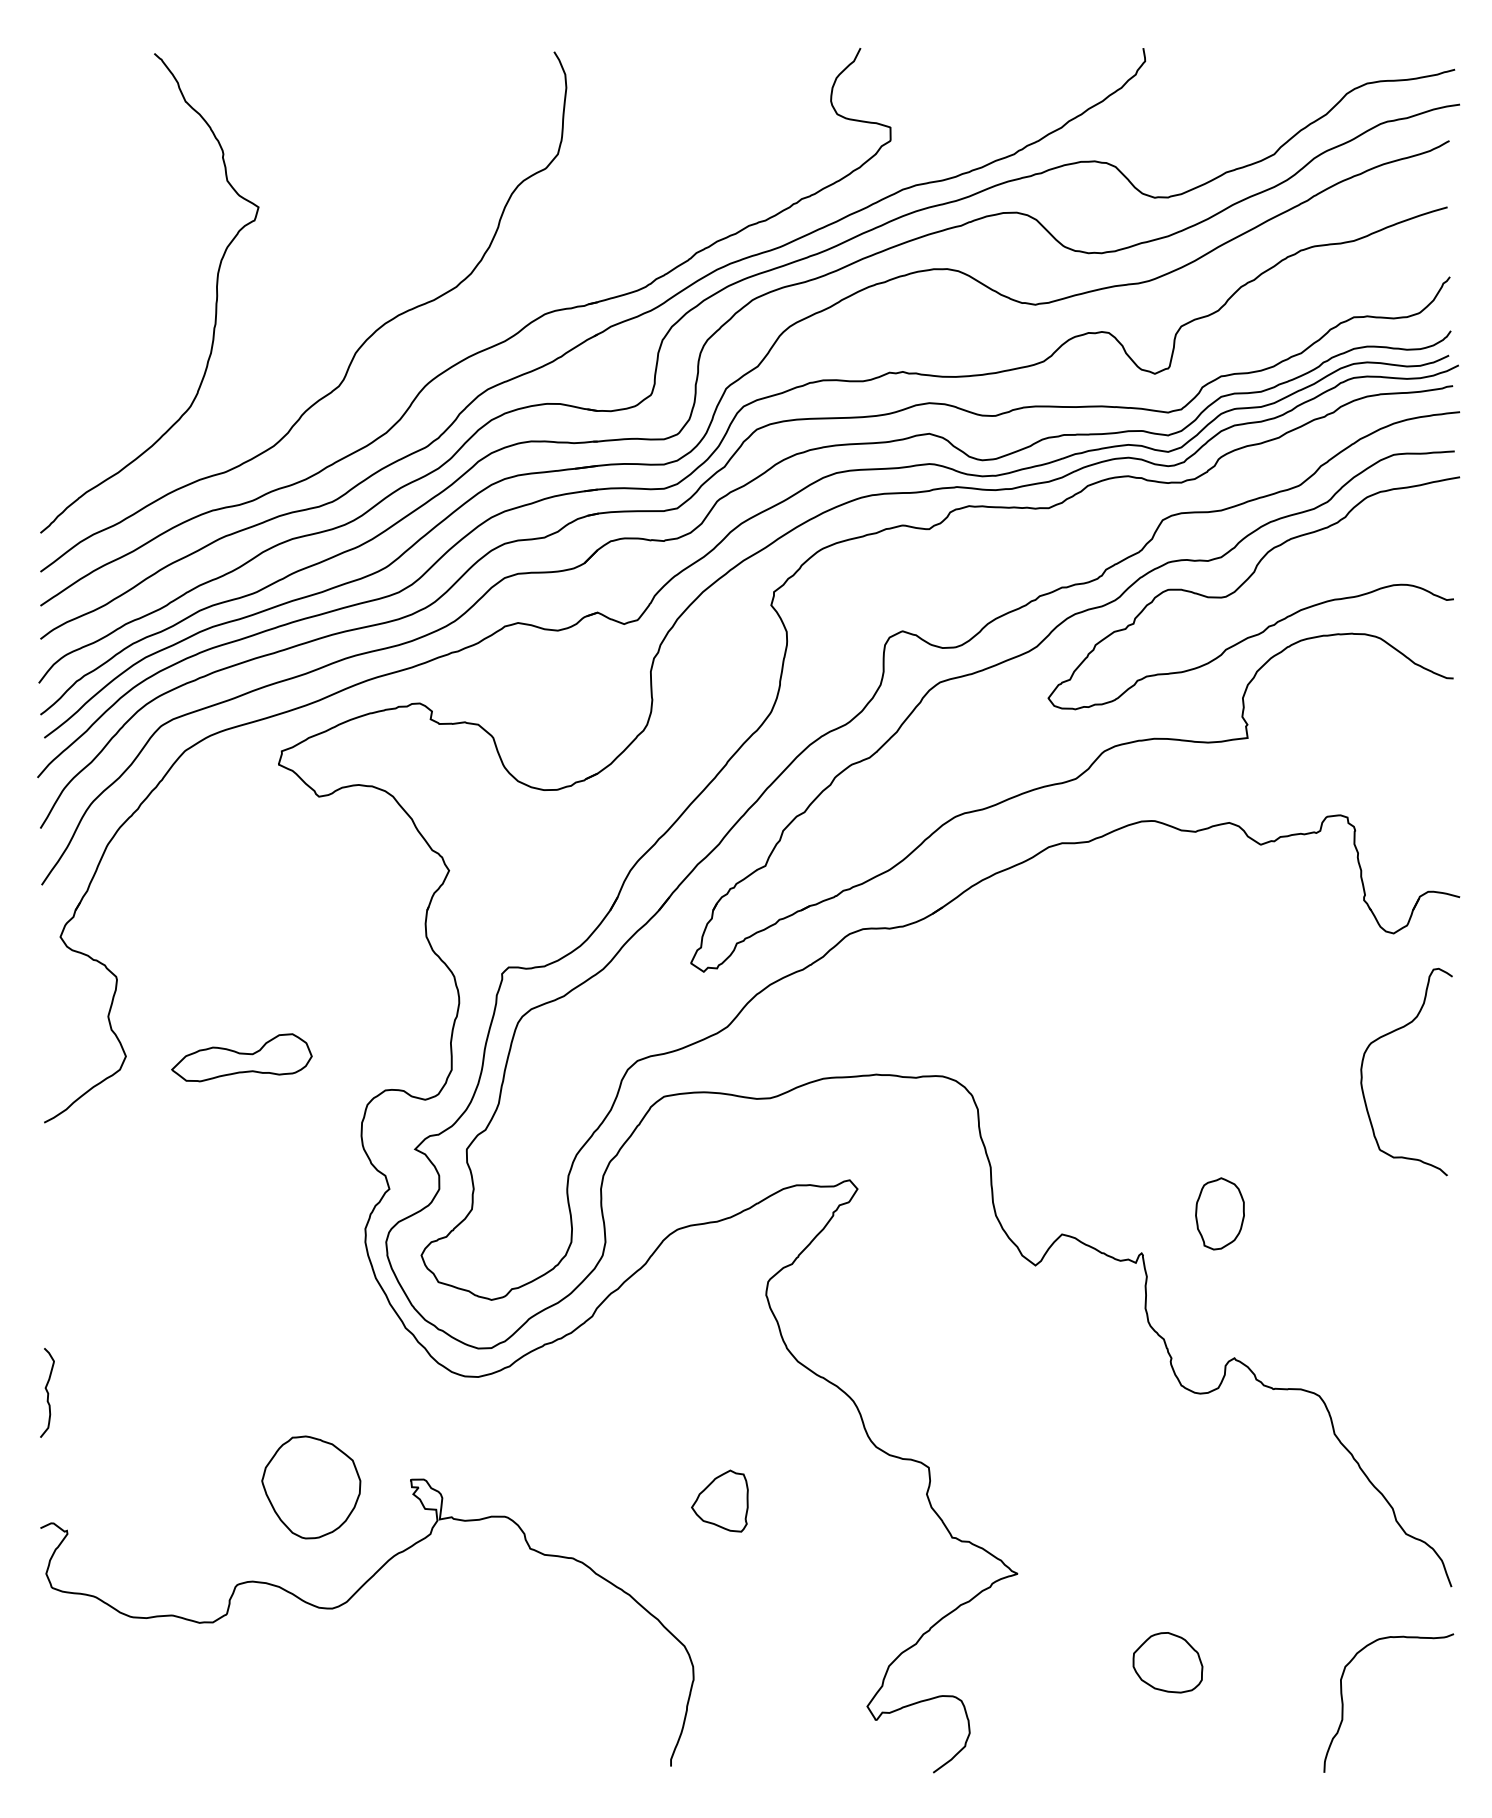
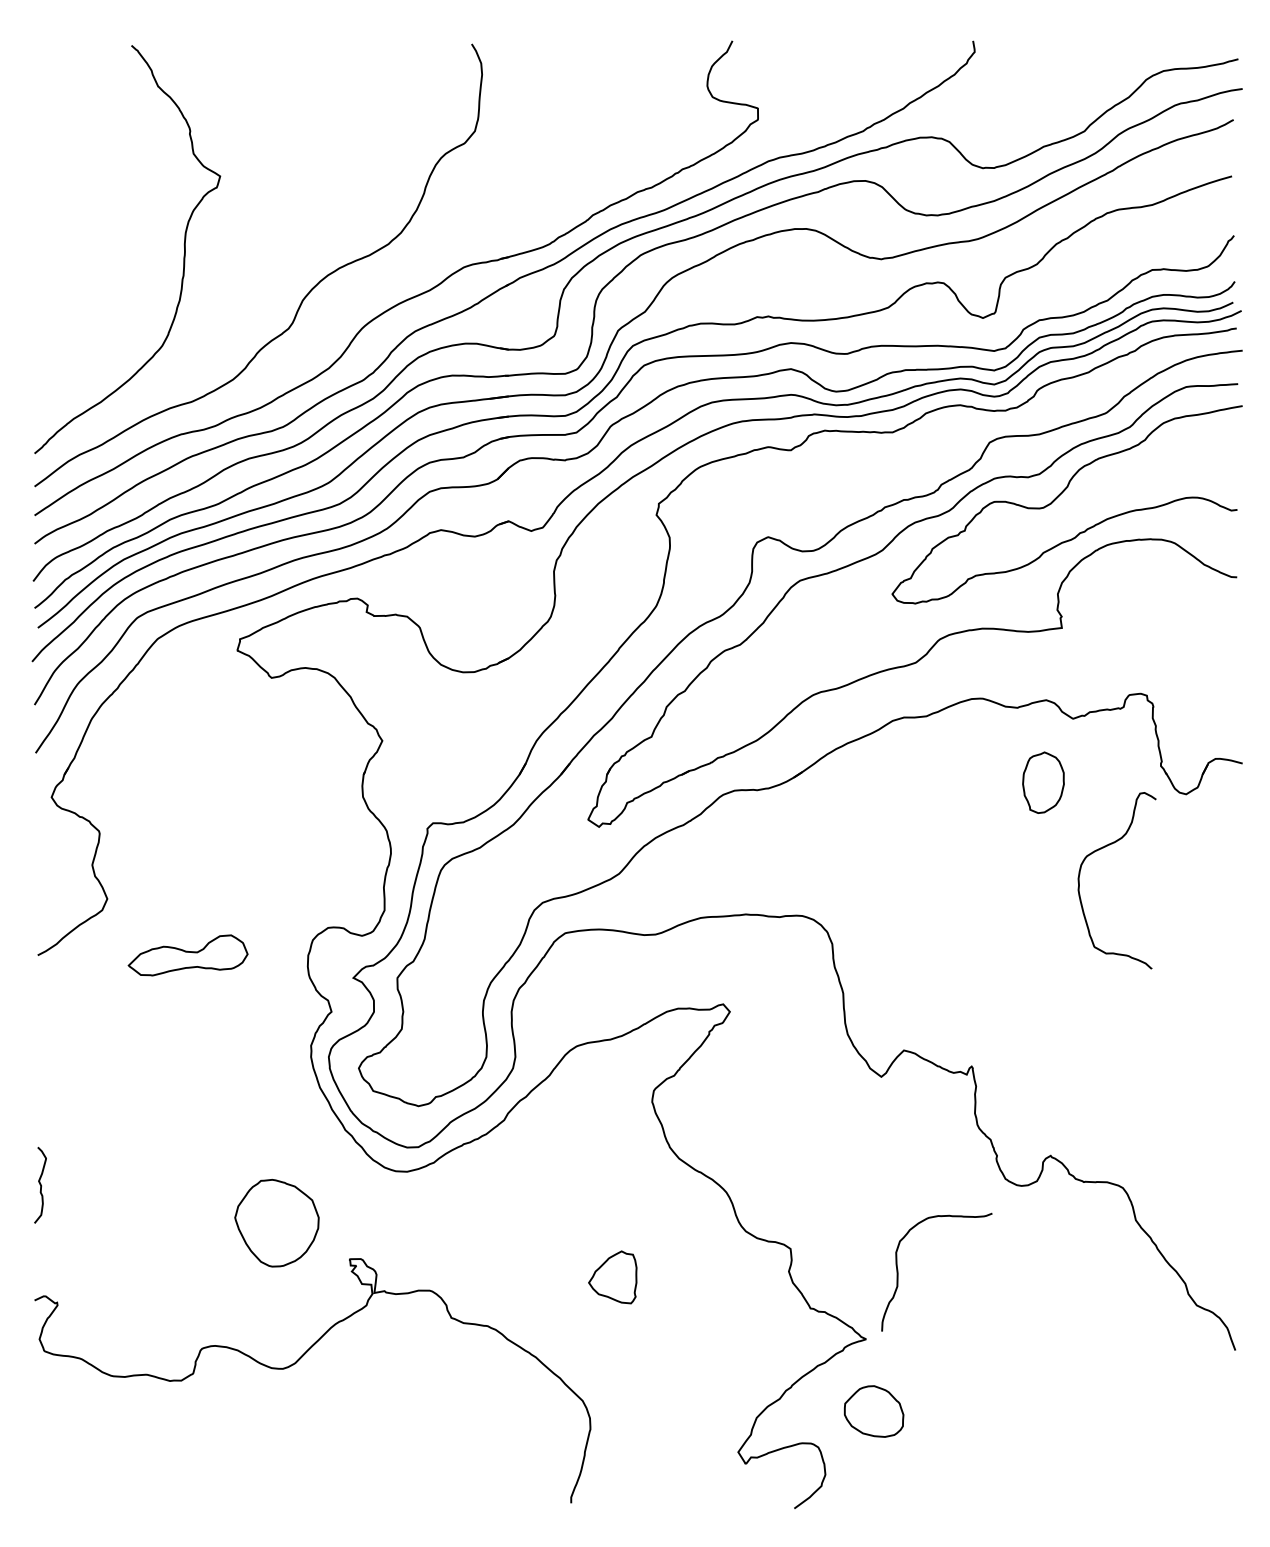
curve: (1387, 1035) -> (1100, 849), moved
part: (241, 1057) -> (187, 955), moved
part: (1219, 1213) -> (1043, 782), moved
part: (311, 1487) -> (277, 1223), moved
part: (1167, 1662) -> (873, 1411), moved
curve: (1343, 1702) -> (898, 1271), moved

